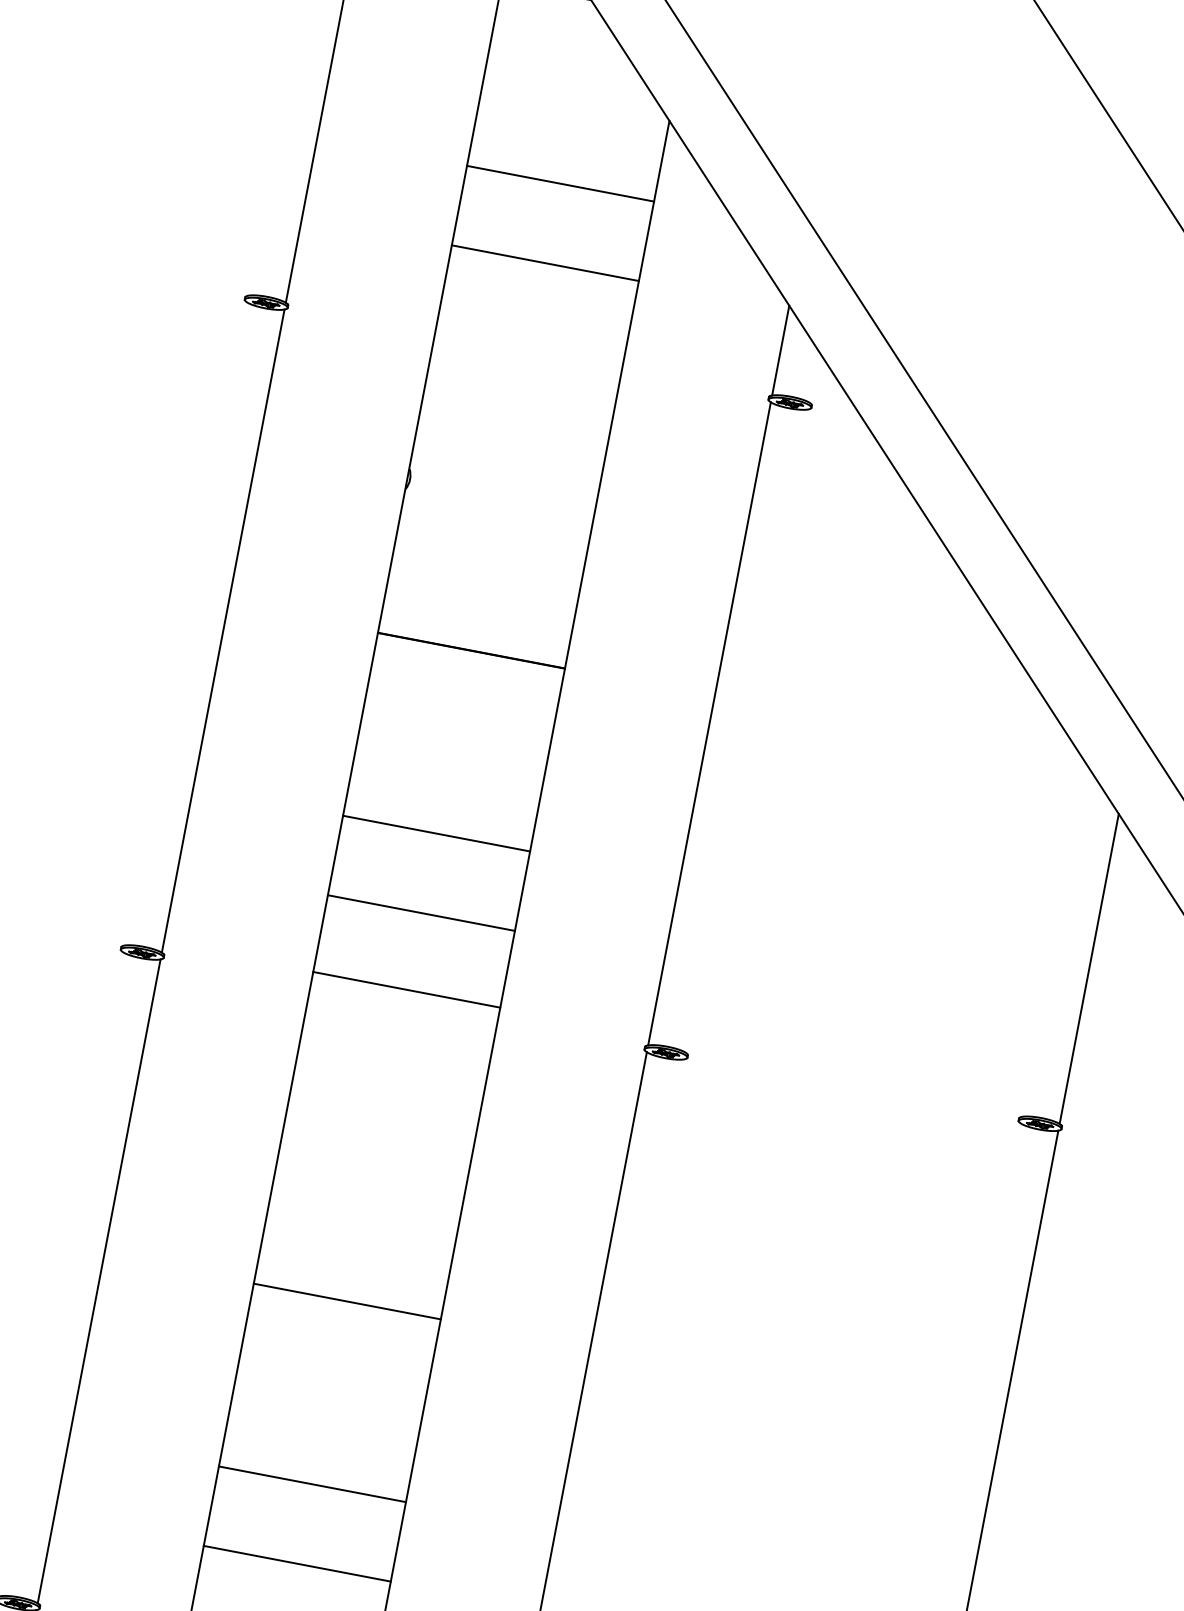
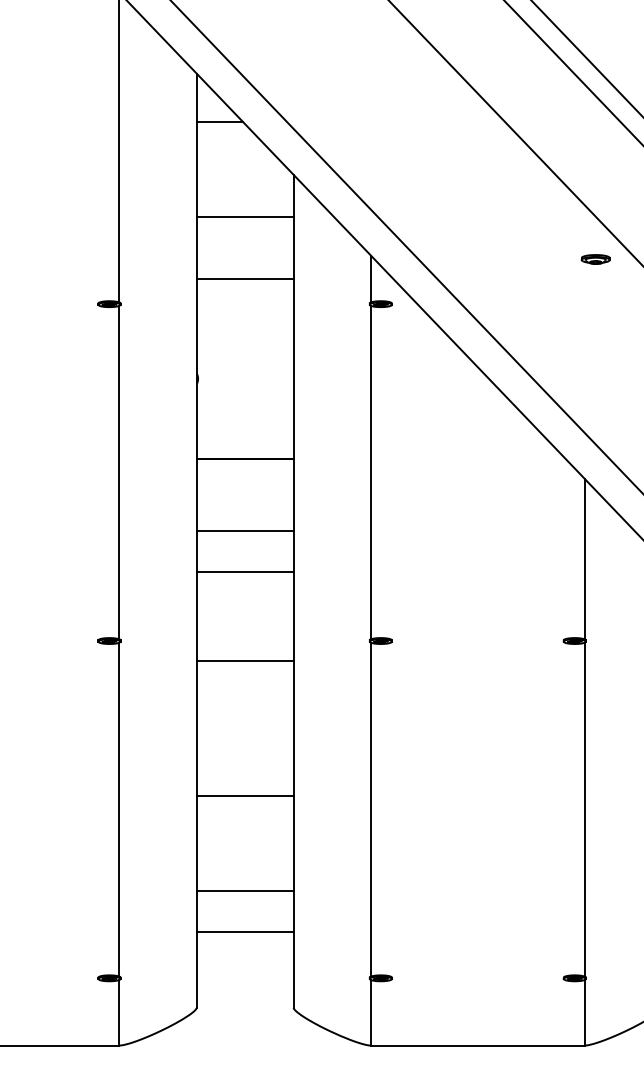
line: (544, 262) -> (244, 278), moved
line: (435, 833) -> (244, 530), moved
line: (420, 912) -> (244, 571), moved
line: (405, 989) -> (244, 661), moved

